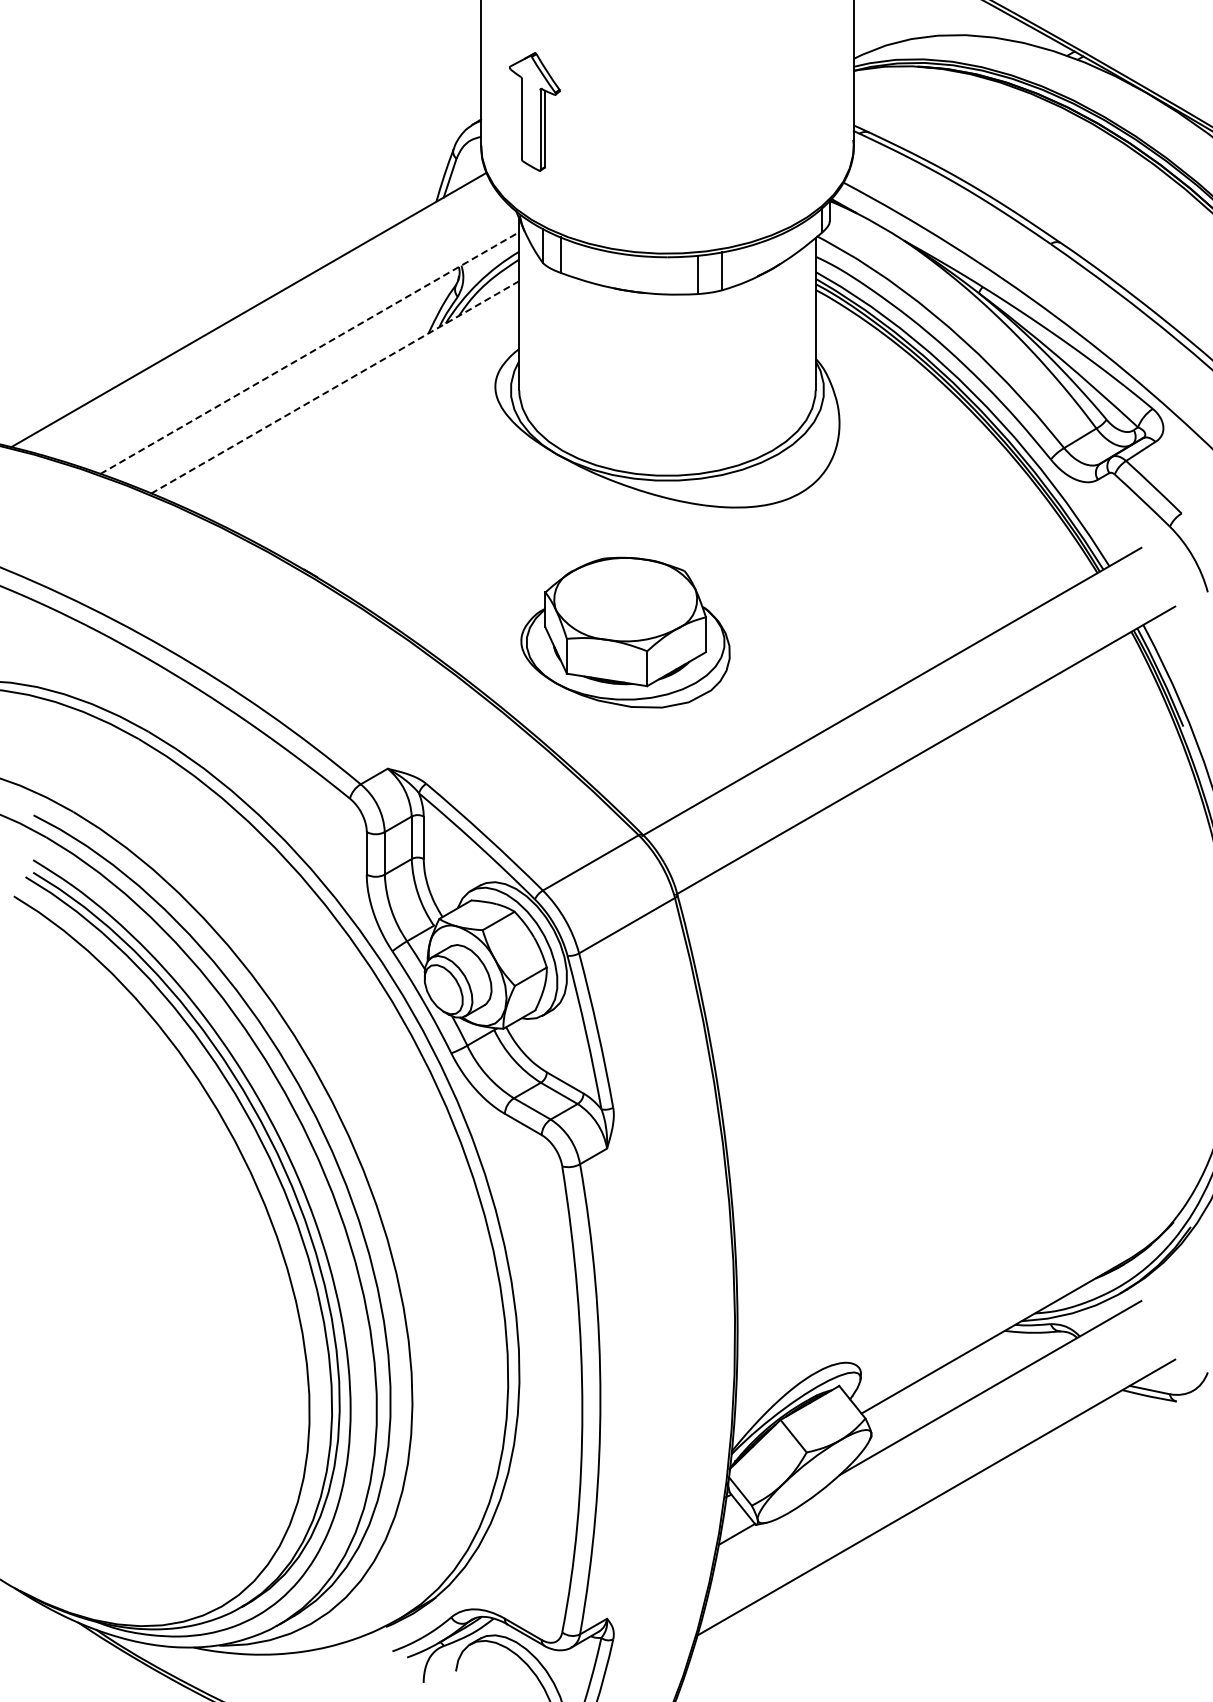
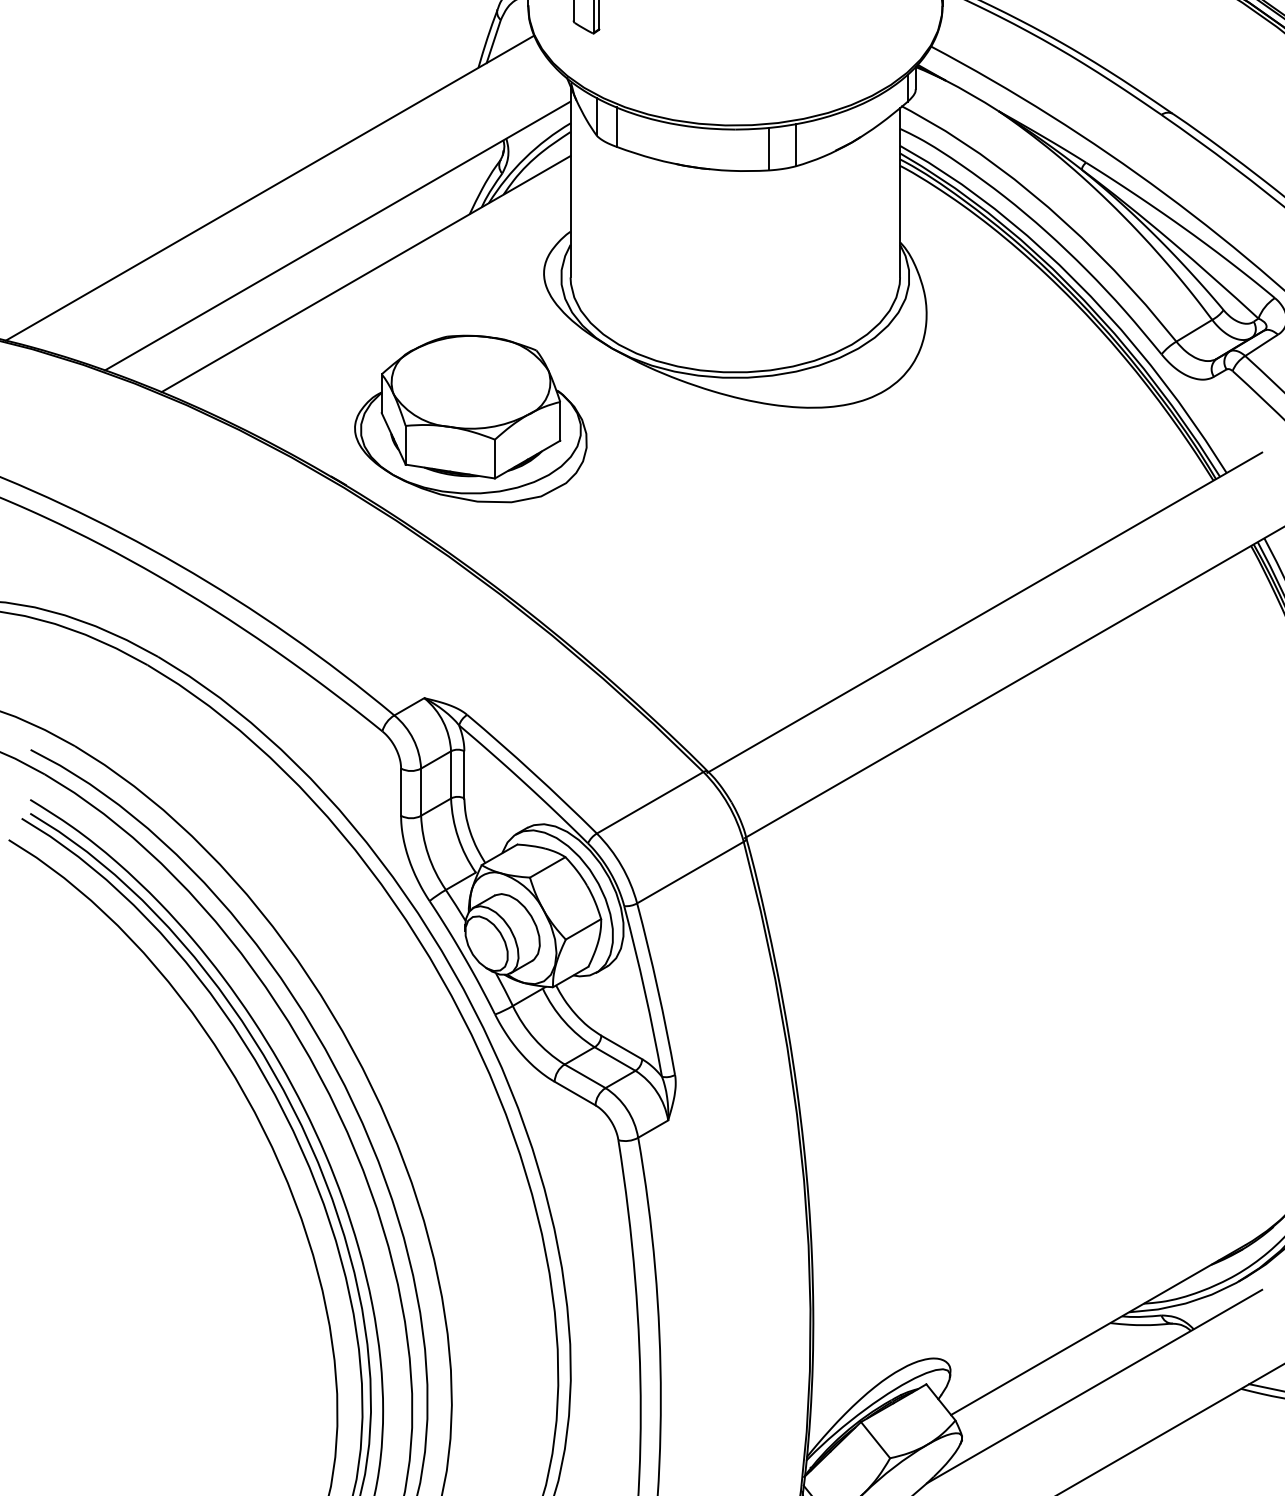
line: (309, 353) -> (337, 236), dashed -> solid
line: (334, 387) -> (365, 274), dashed -> solid
part: (625, 632) -> (470, 418), moved

